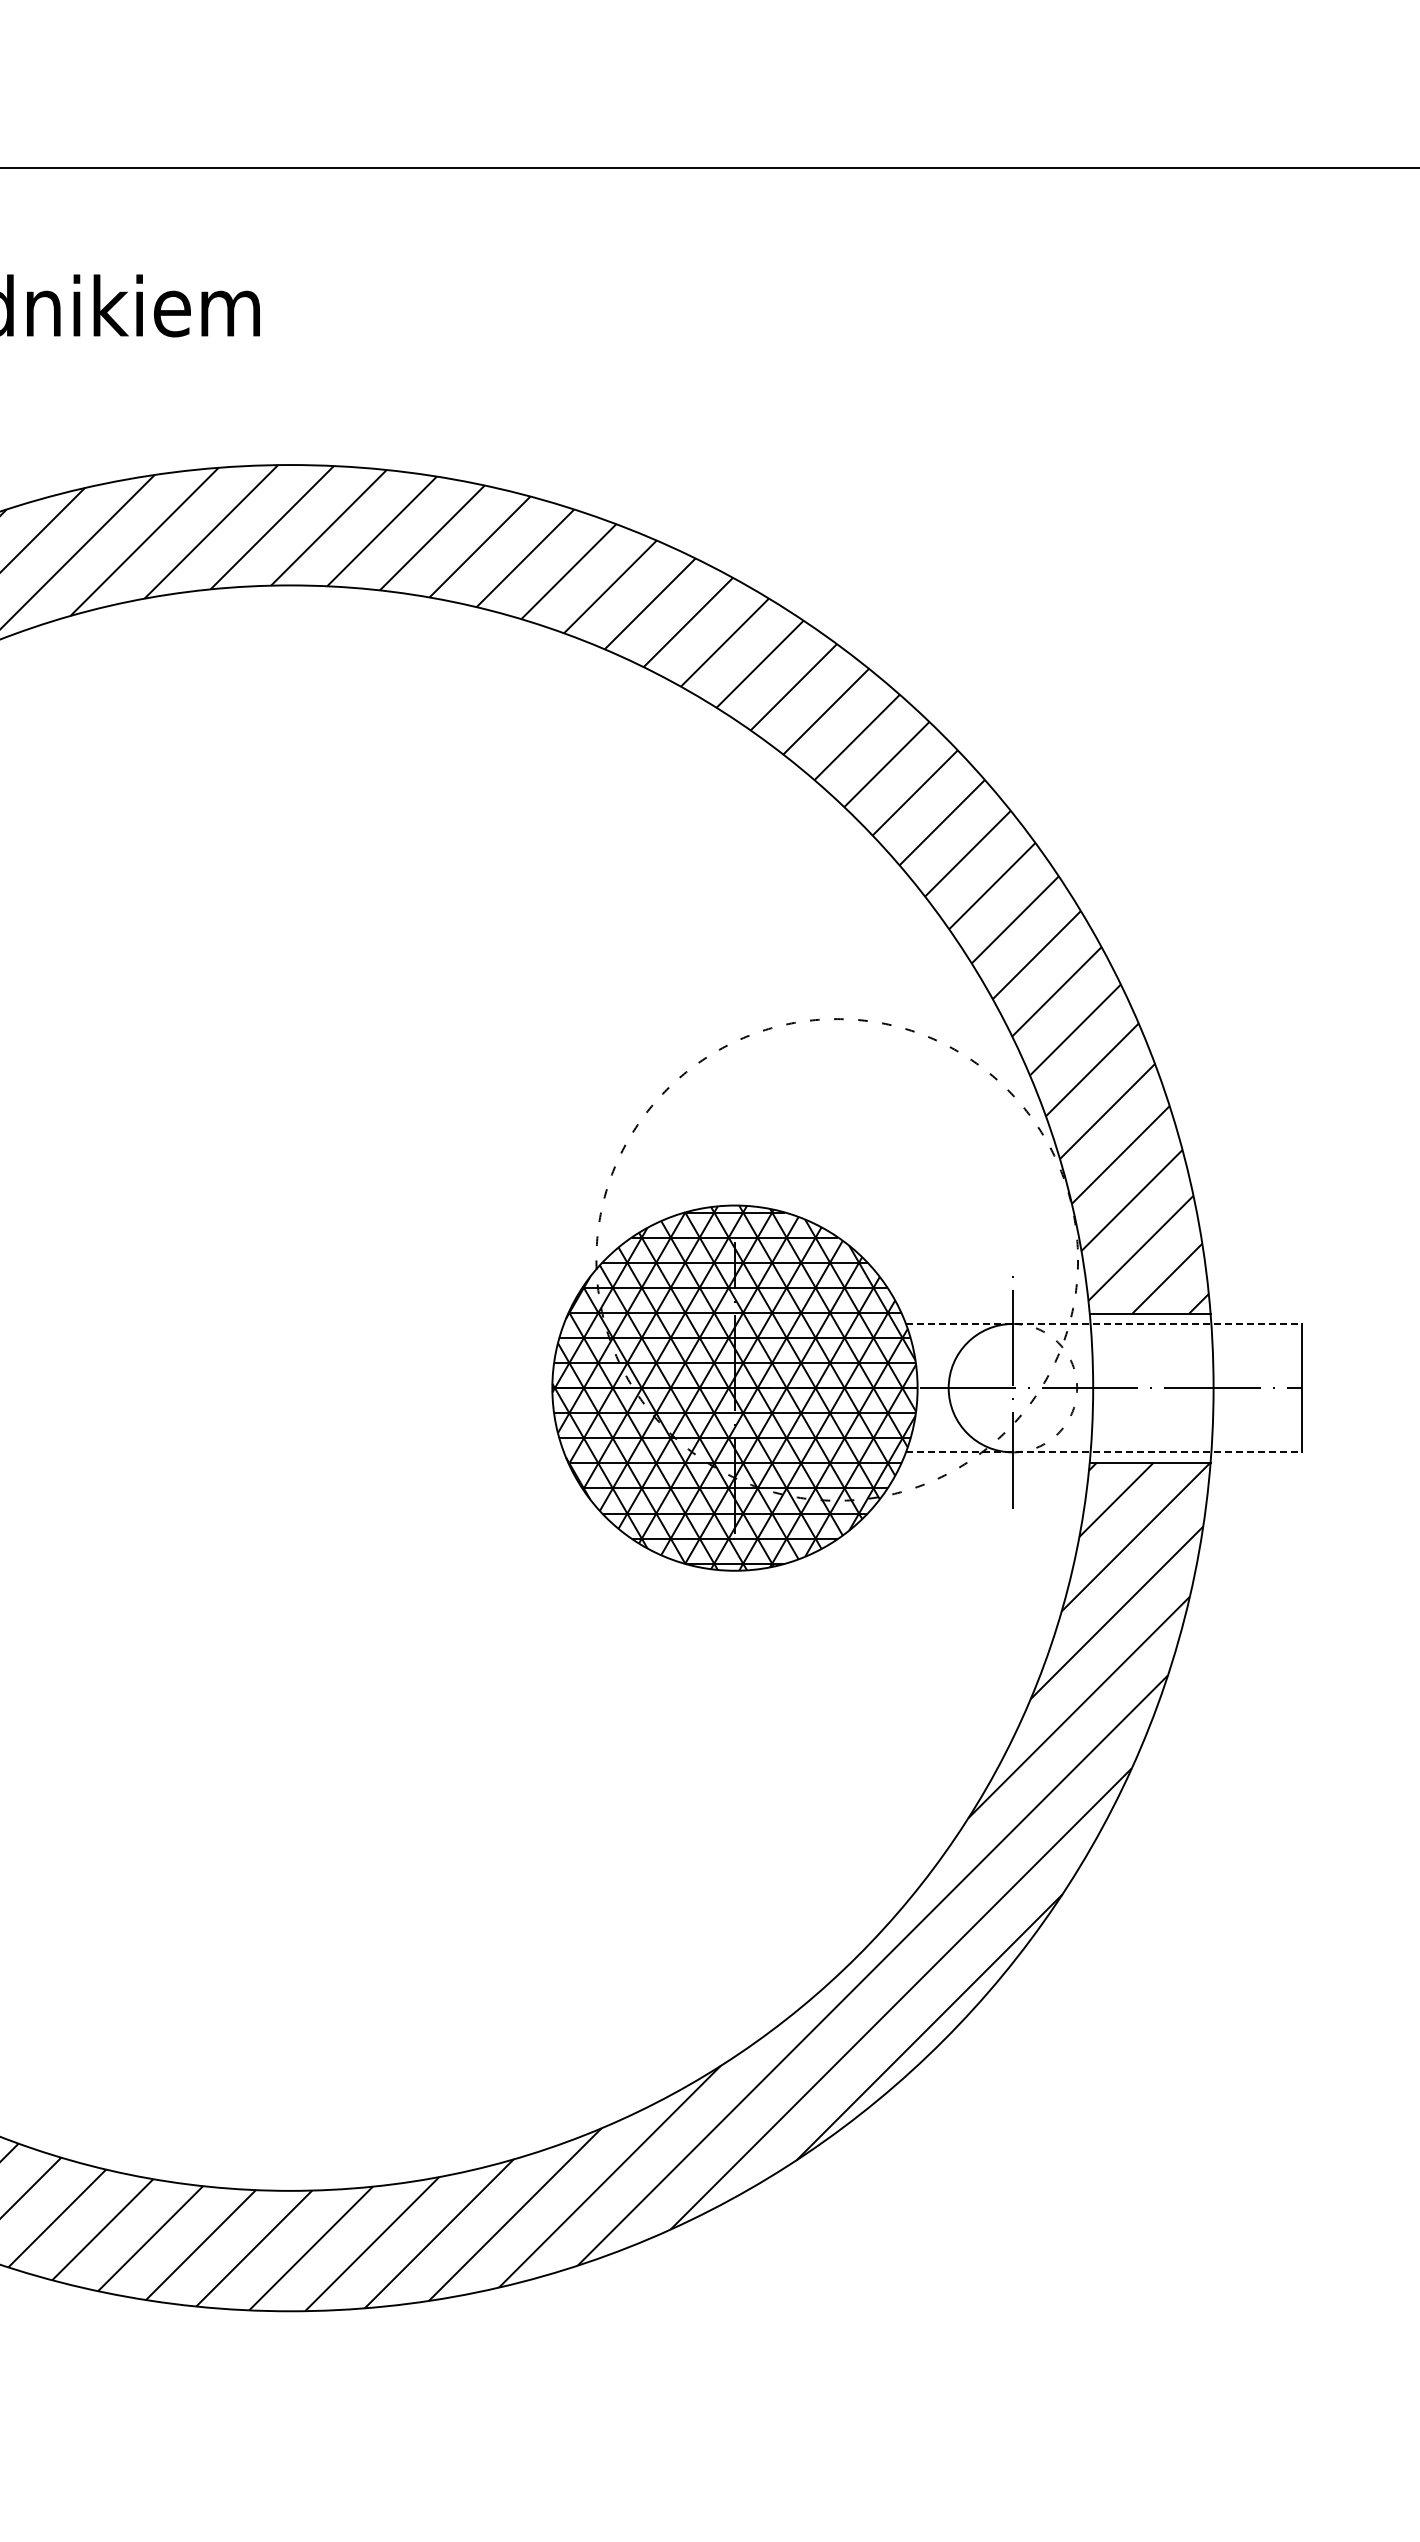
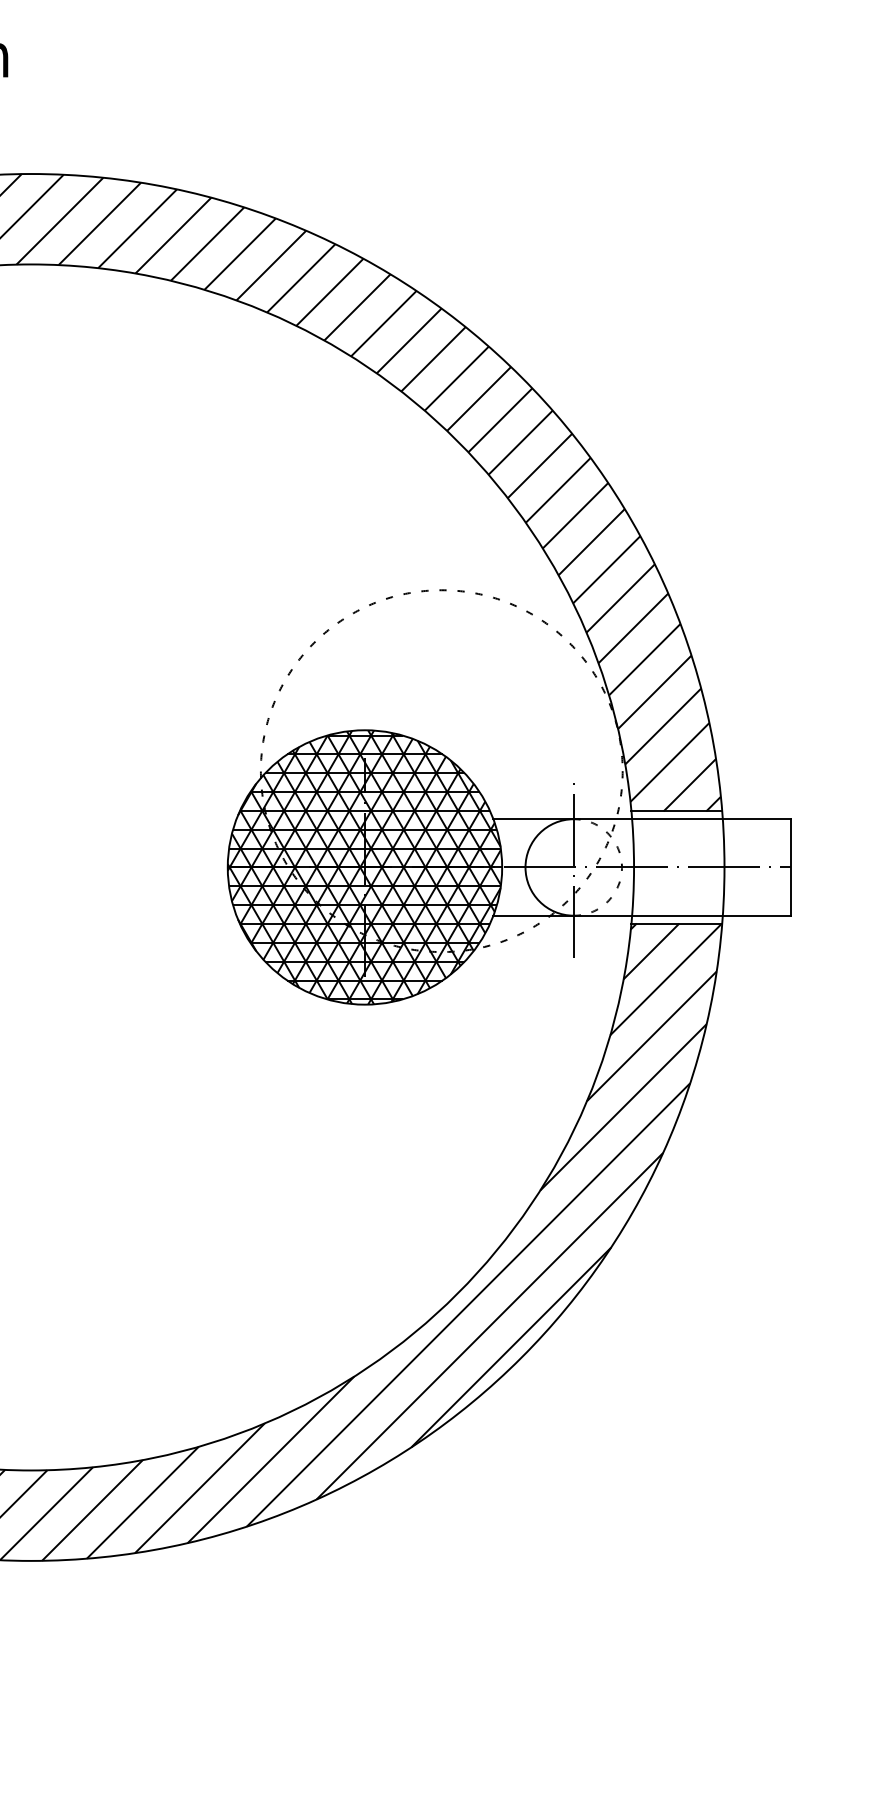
line: (1103, 1323) -> (641, 818), dashed -> solid
line: (1103, 1452) -> (641, 915), dashed -> solid

